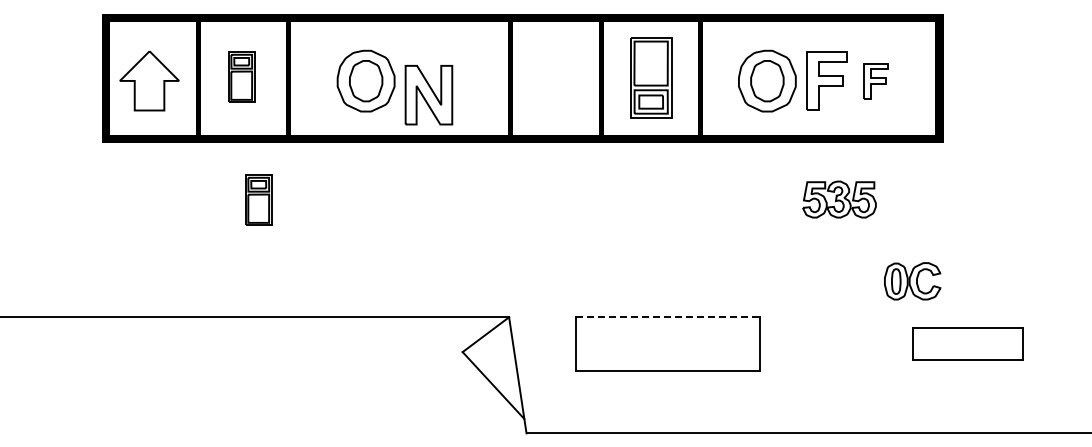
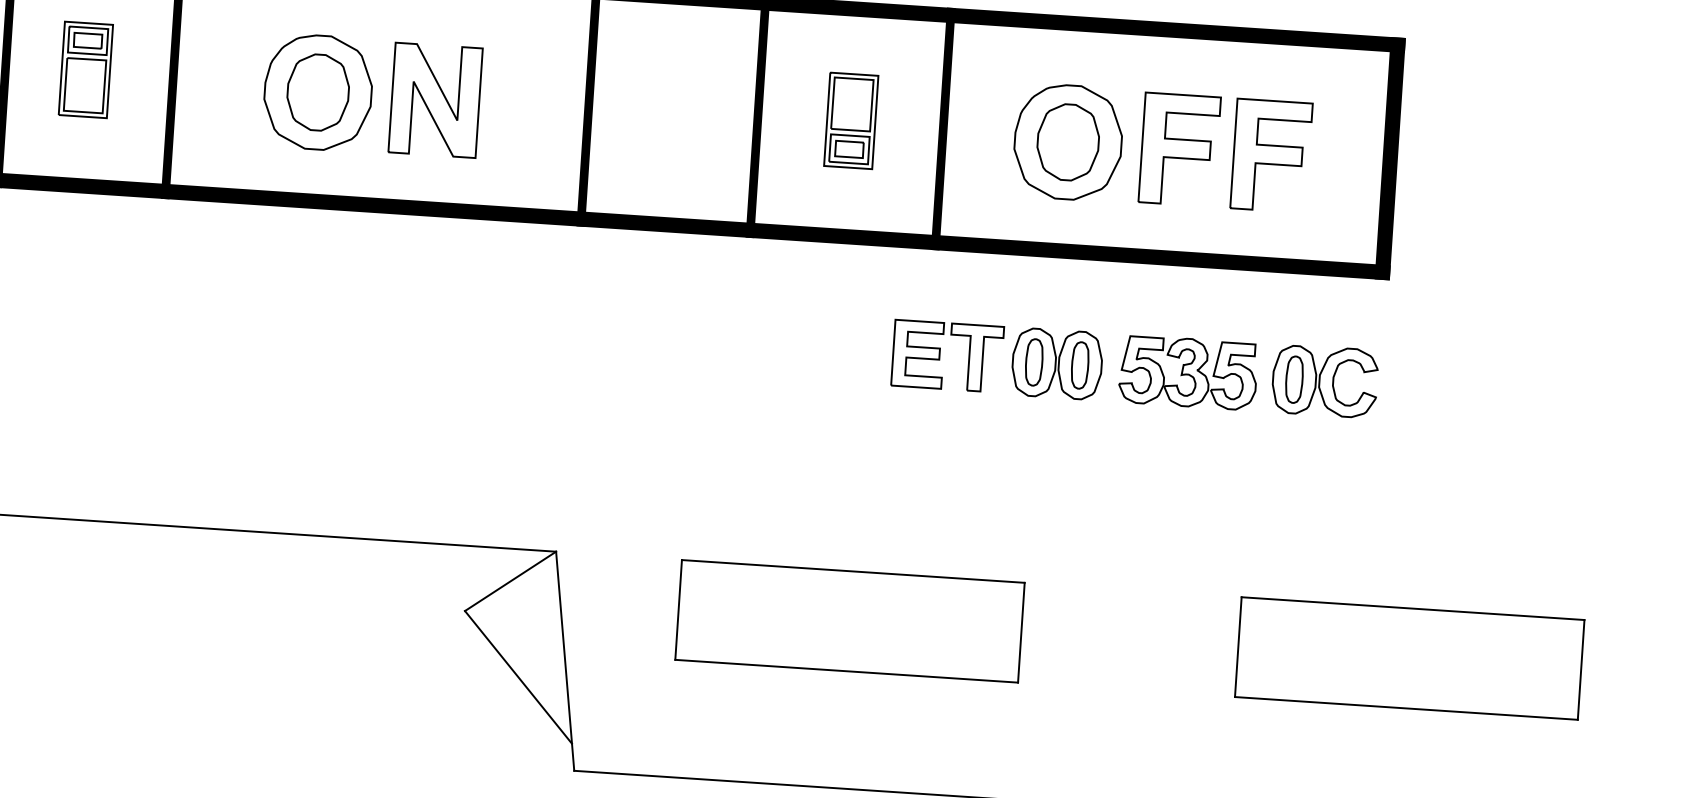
part: (650, 76) -> (850, 119), size x0.62
part: (875, 80) -> (1270, 154), size x1.67
part: (428, 95) -> (434, 100), moved
part: (258, 199) -> (102, 300), removed
part: (744, 199) -> (1010, 360), added
part: (912, 281) -> (1324, 381), moved
line: (668, 317) -> (854, 571), dashed -> solid
part: (967, 343) -> (1409, 657), size x1.67

